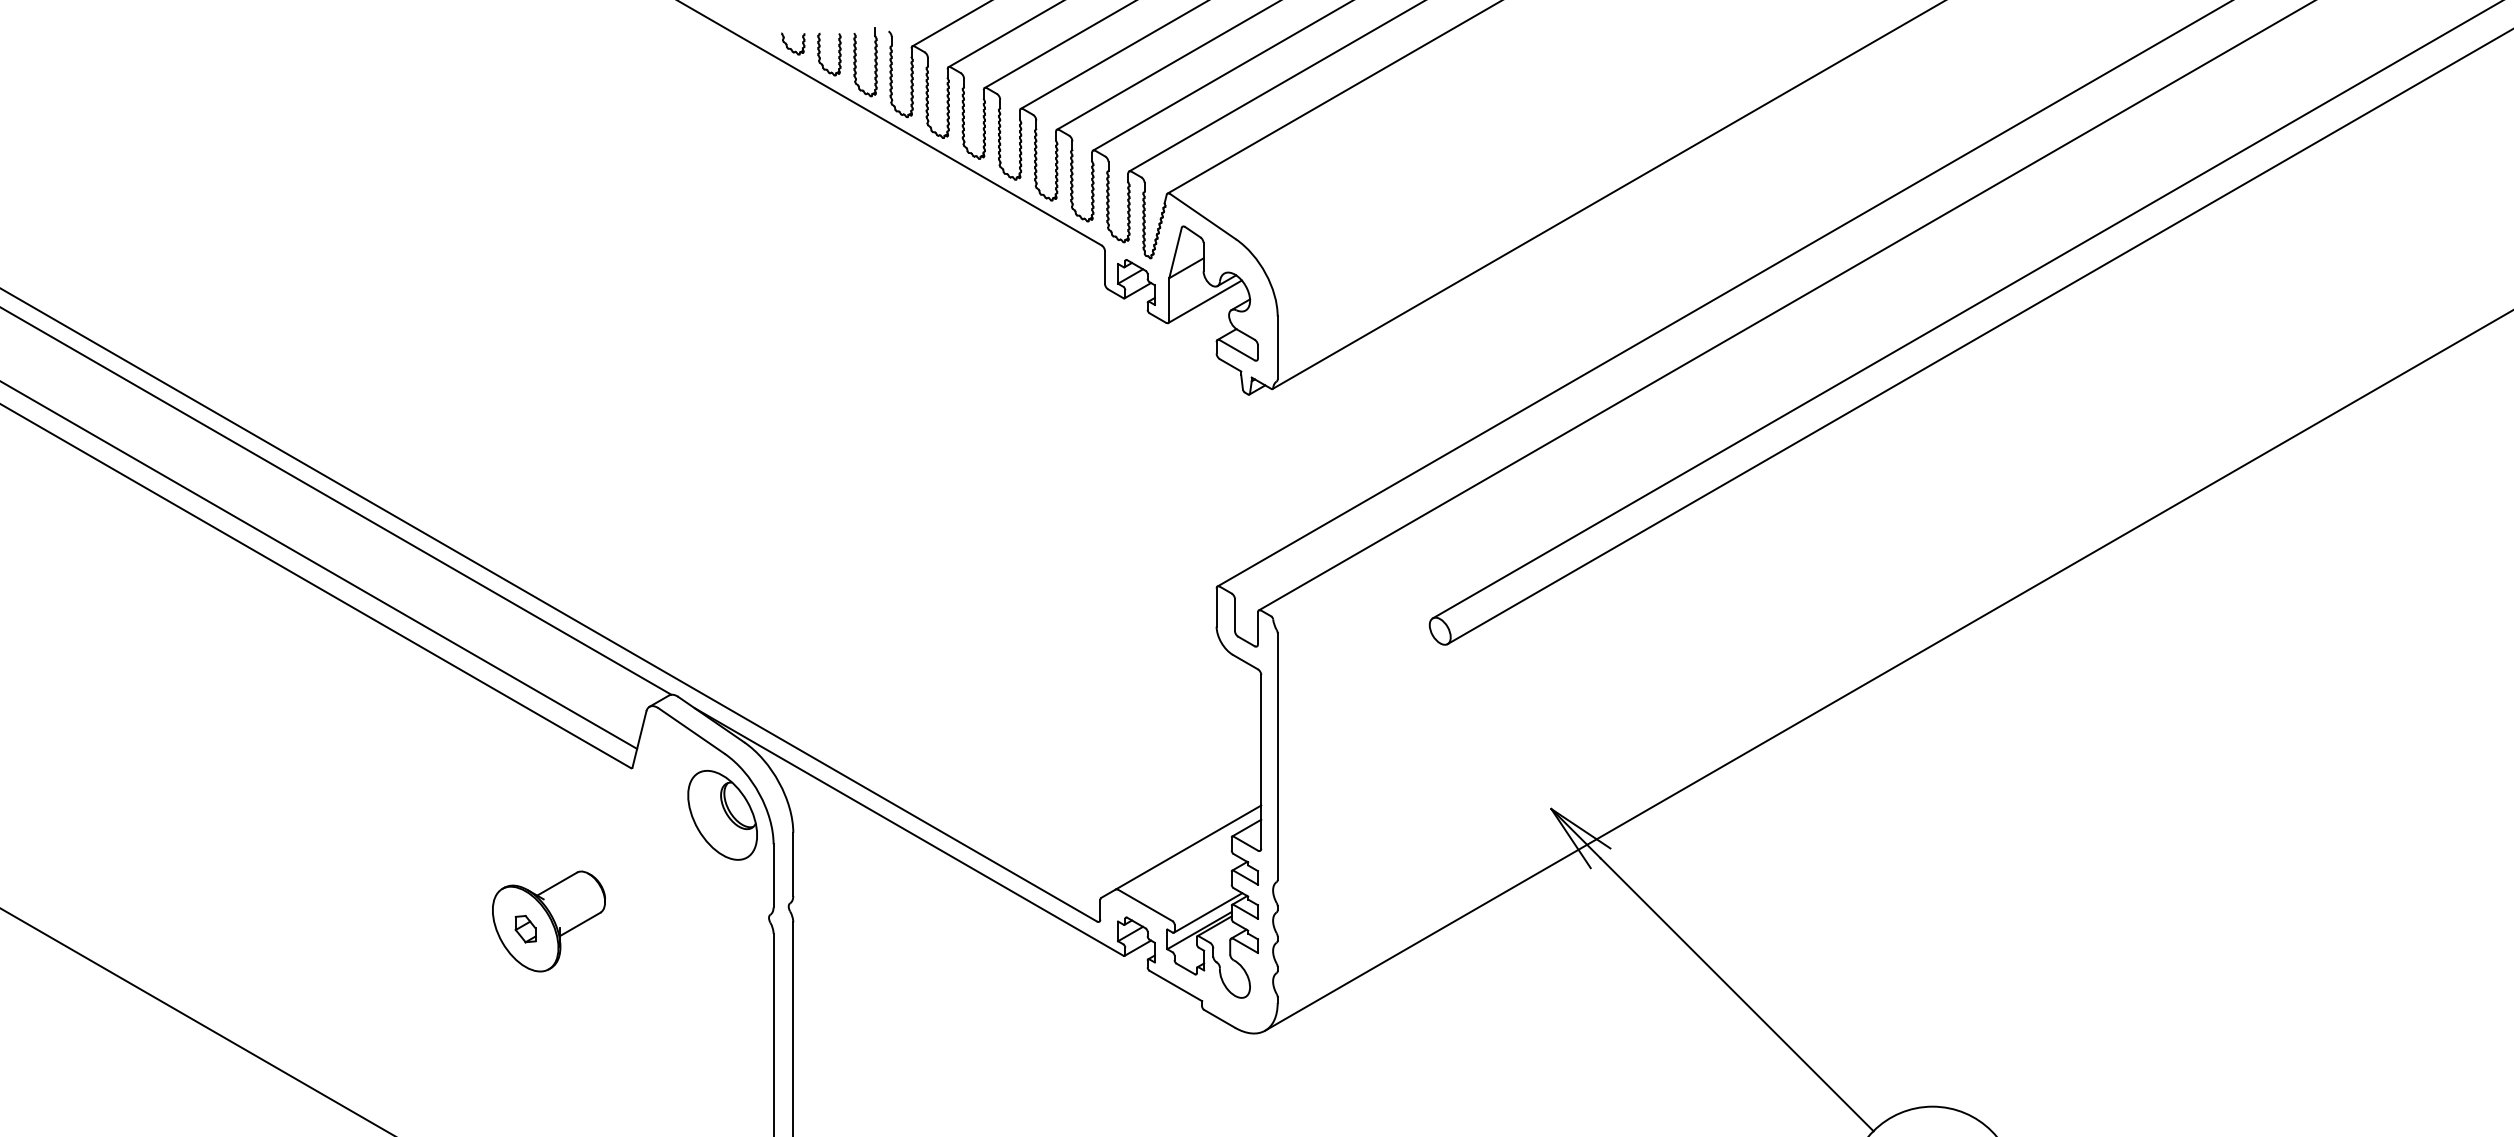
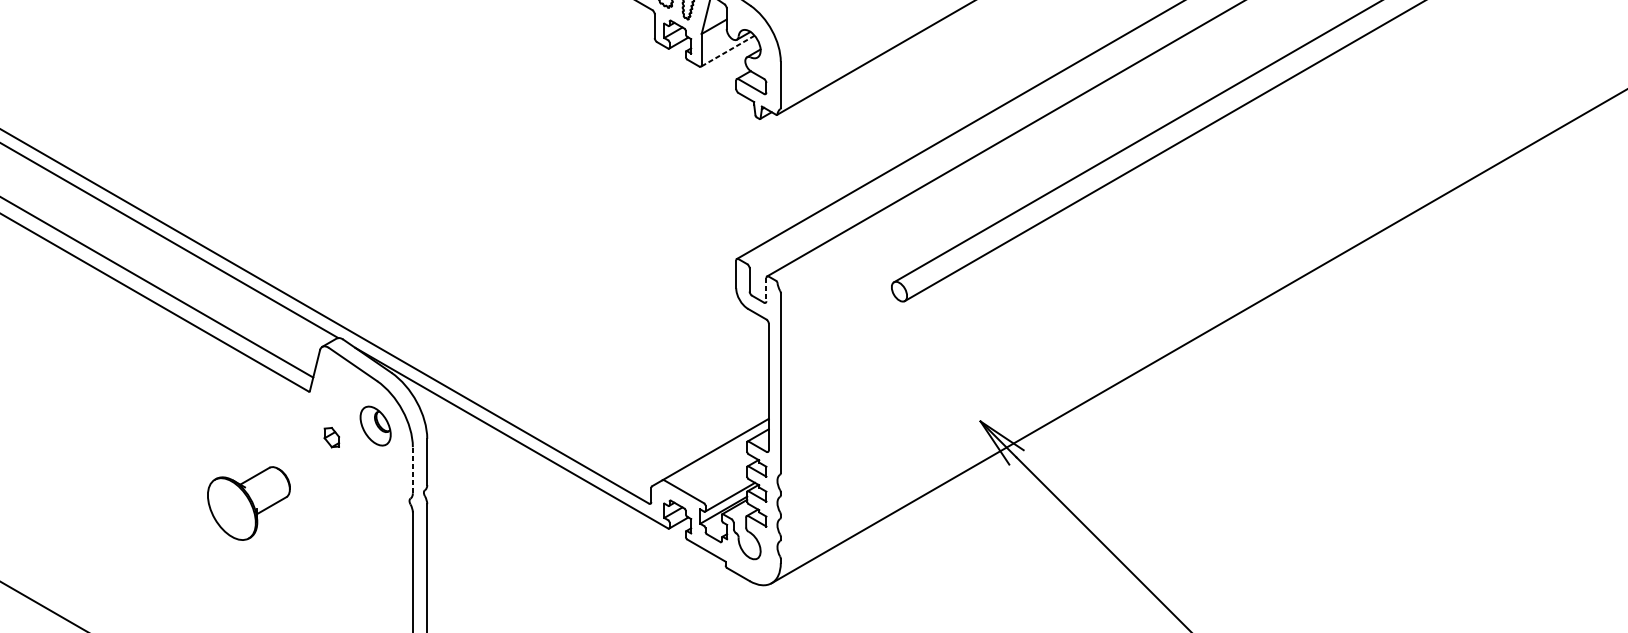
line: (1204, 302) -> (727, 51), solid -> dashed
line: (1257, 628) -> (766, 289), solid -> dashed
part: (722, 815) -> (375, 426), size x0.6
line: (773, 875) -> (412, 469), solid -> dashed
part: (525, 928) -> (331, 437), moved

